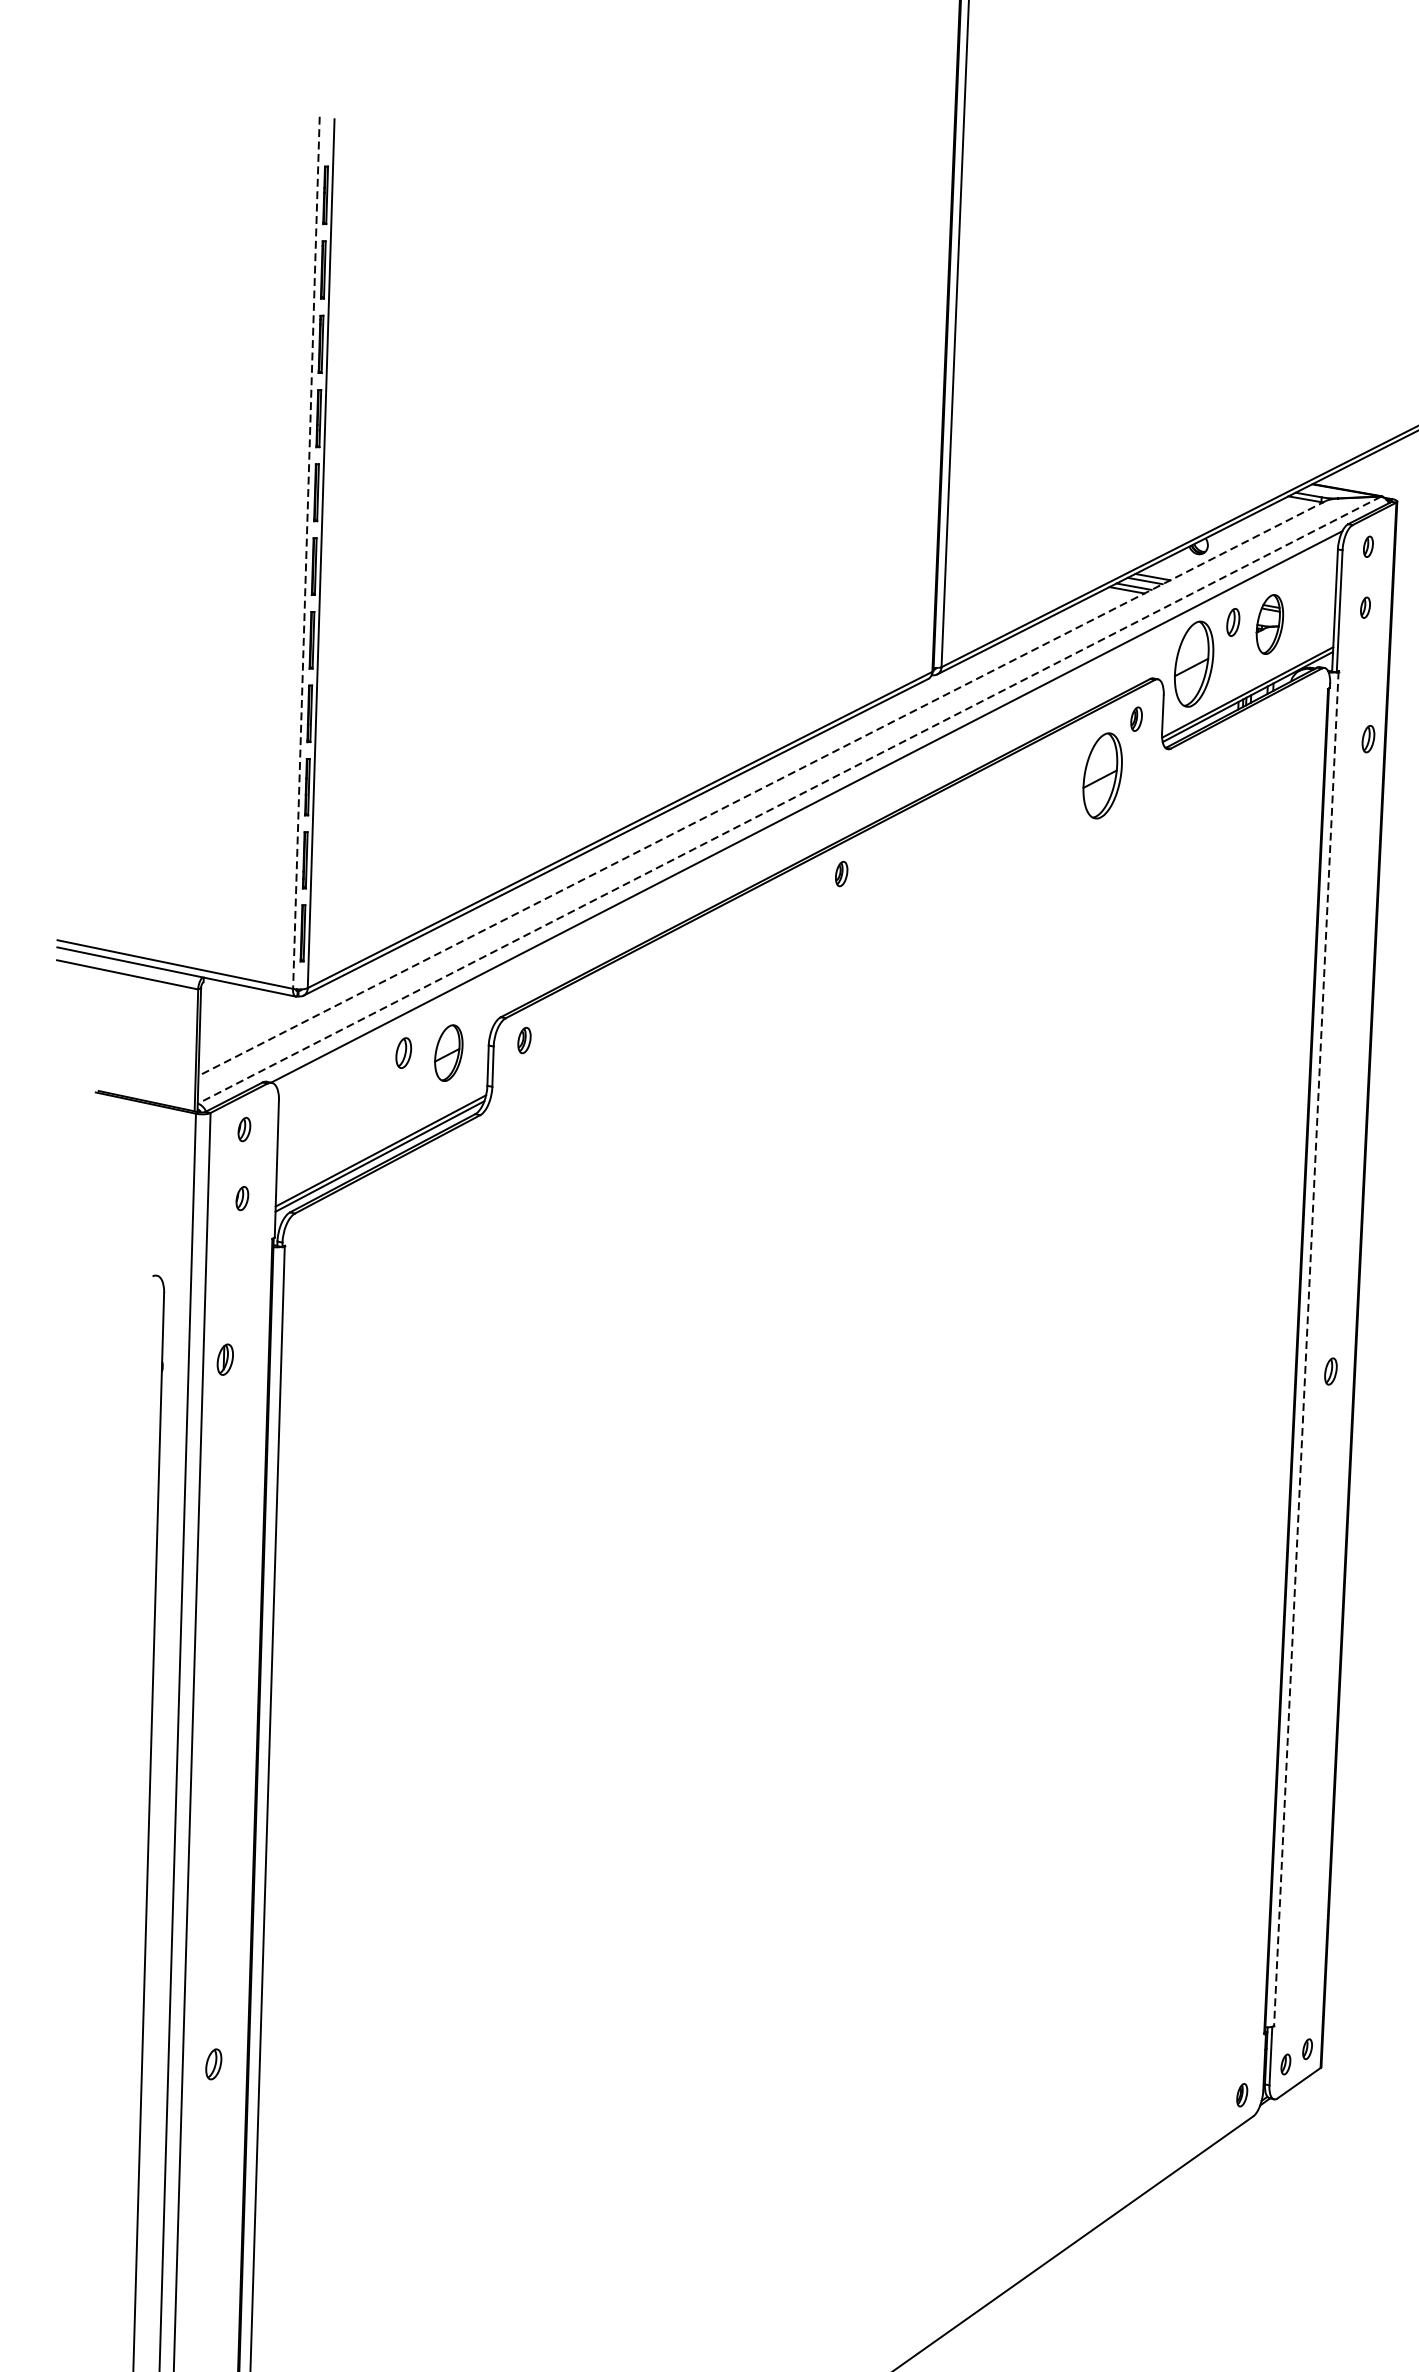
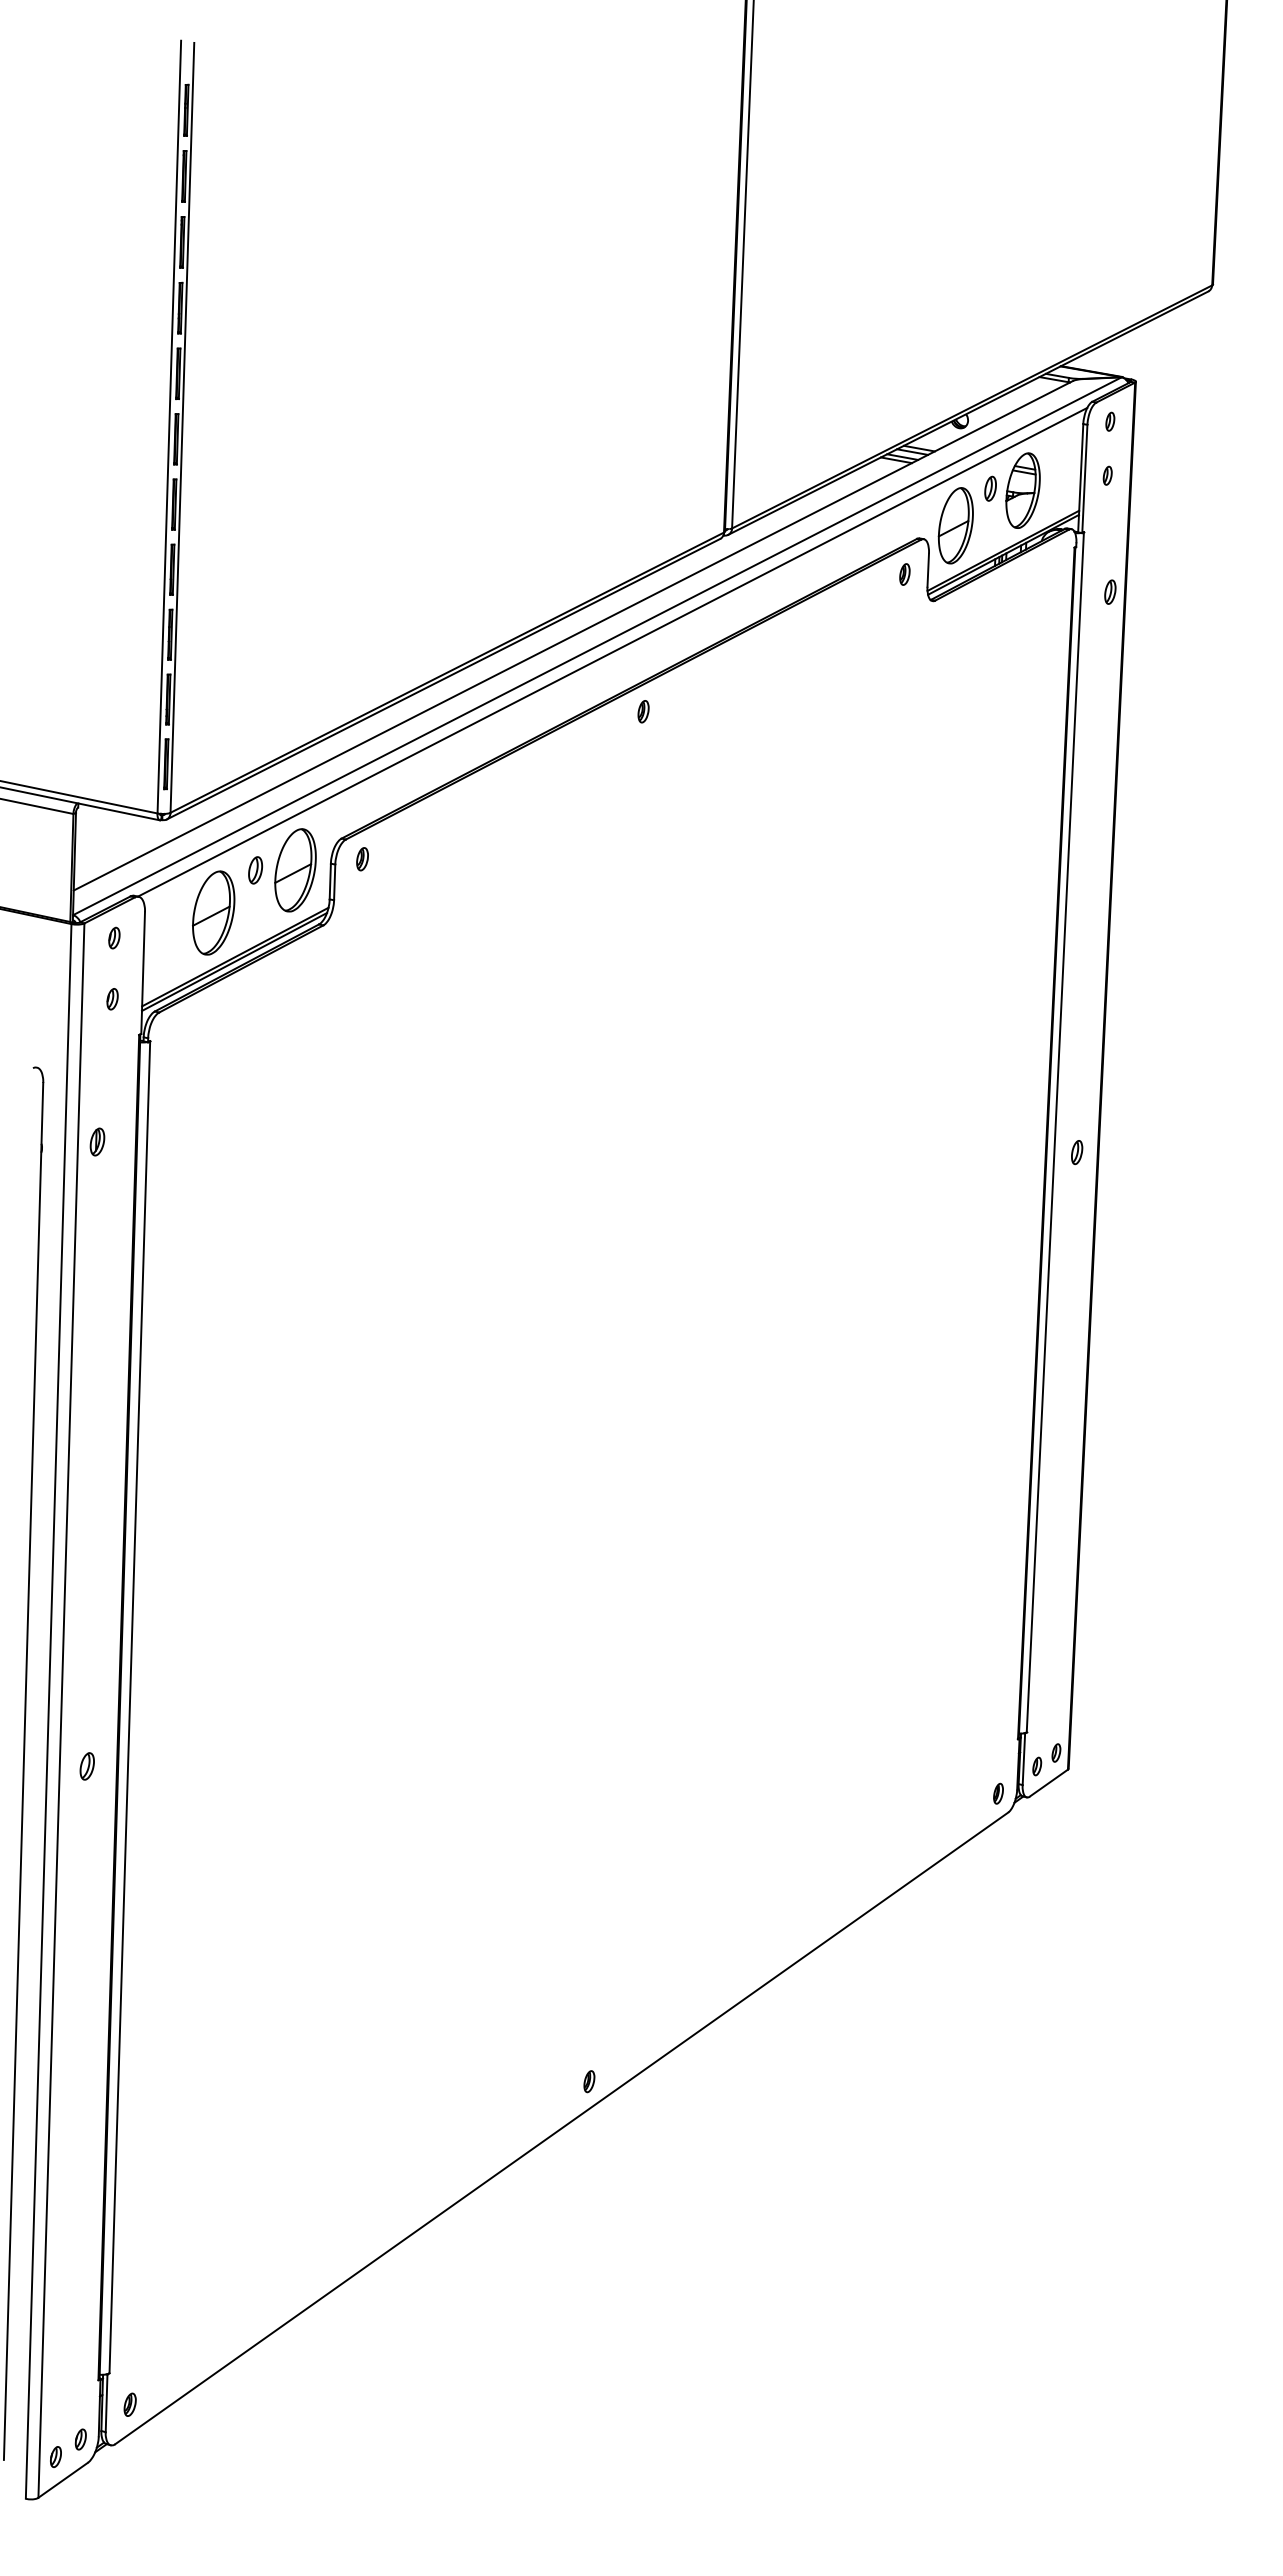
line: (306, 553) -> (169, 427), dashed -> solid
part: (1269, 624) -> (1022, 490), size x1.43
part: (1102, 775) -> (874, 624), removed
line: (762, 788) -> (573, 635), dashed -> solid
line: (788, 800) -> (596, 646), dashed -> solid
part: (448, 1053) -> (295, 870), size x1.67
part: (356, 1100) -> (213, 912), added
line: (1306, 1348) -> (1055, 1132), dashed -> solid

